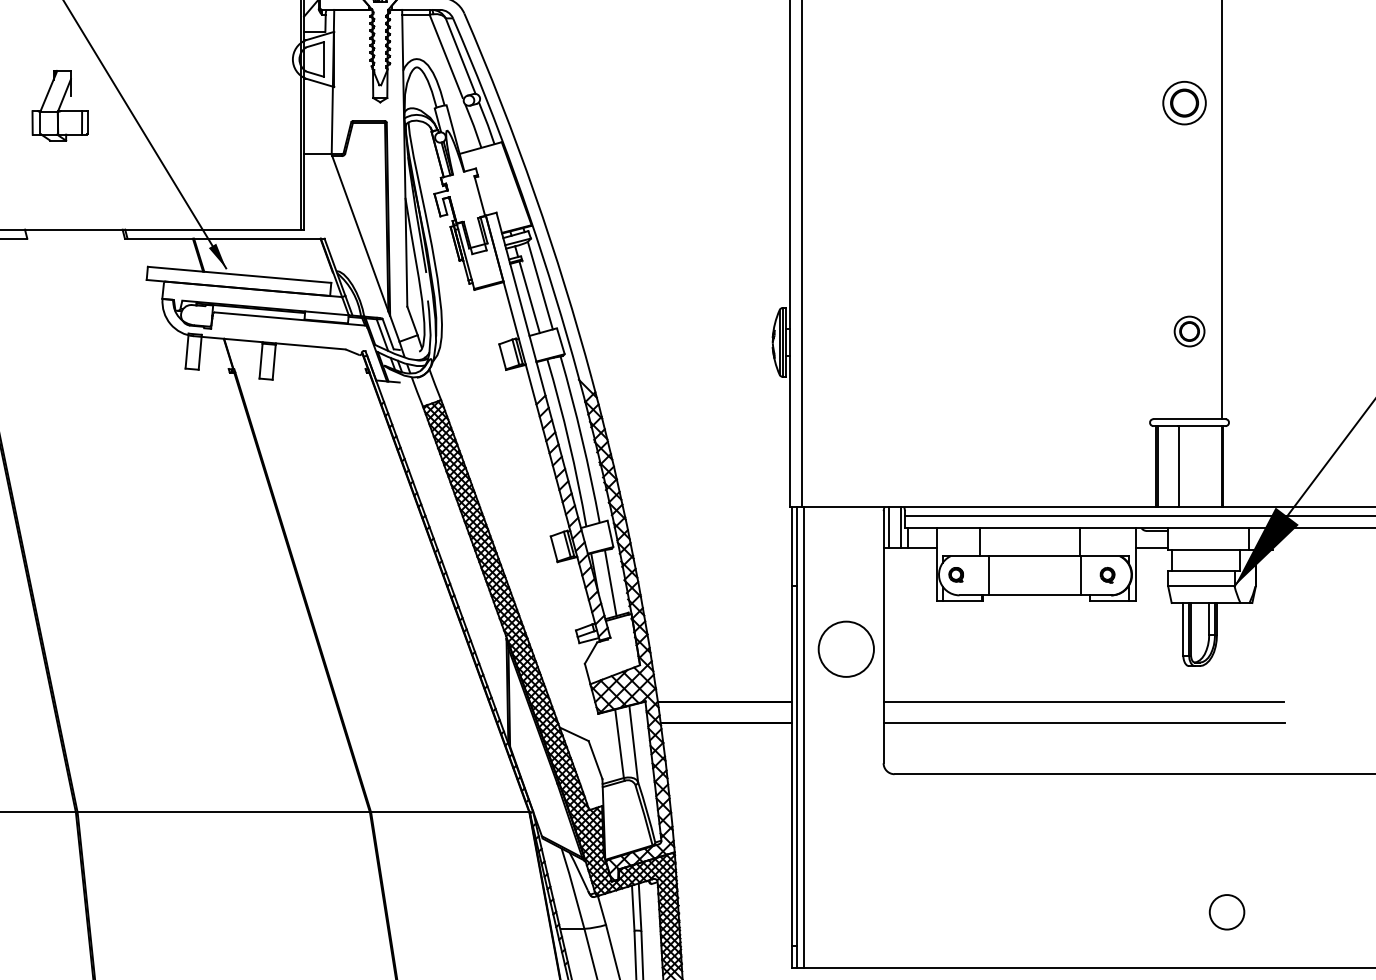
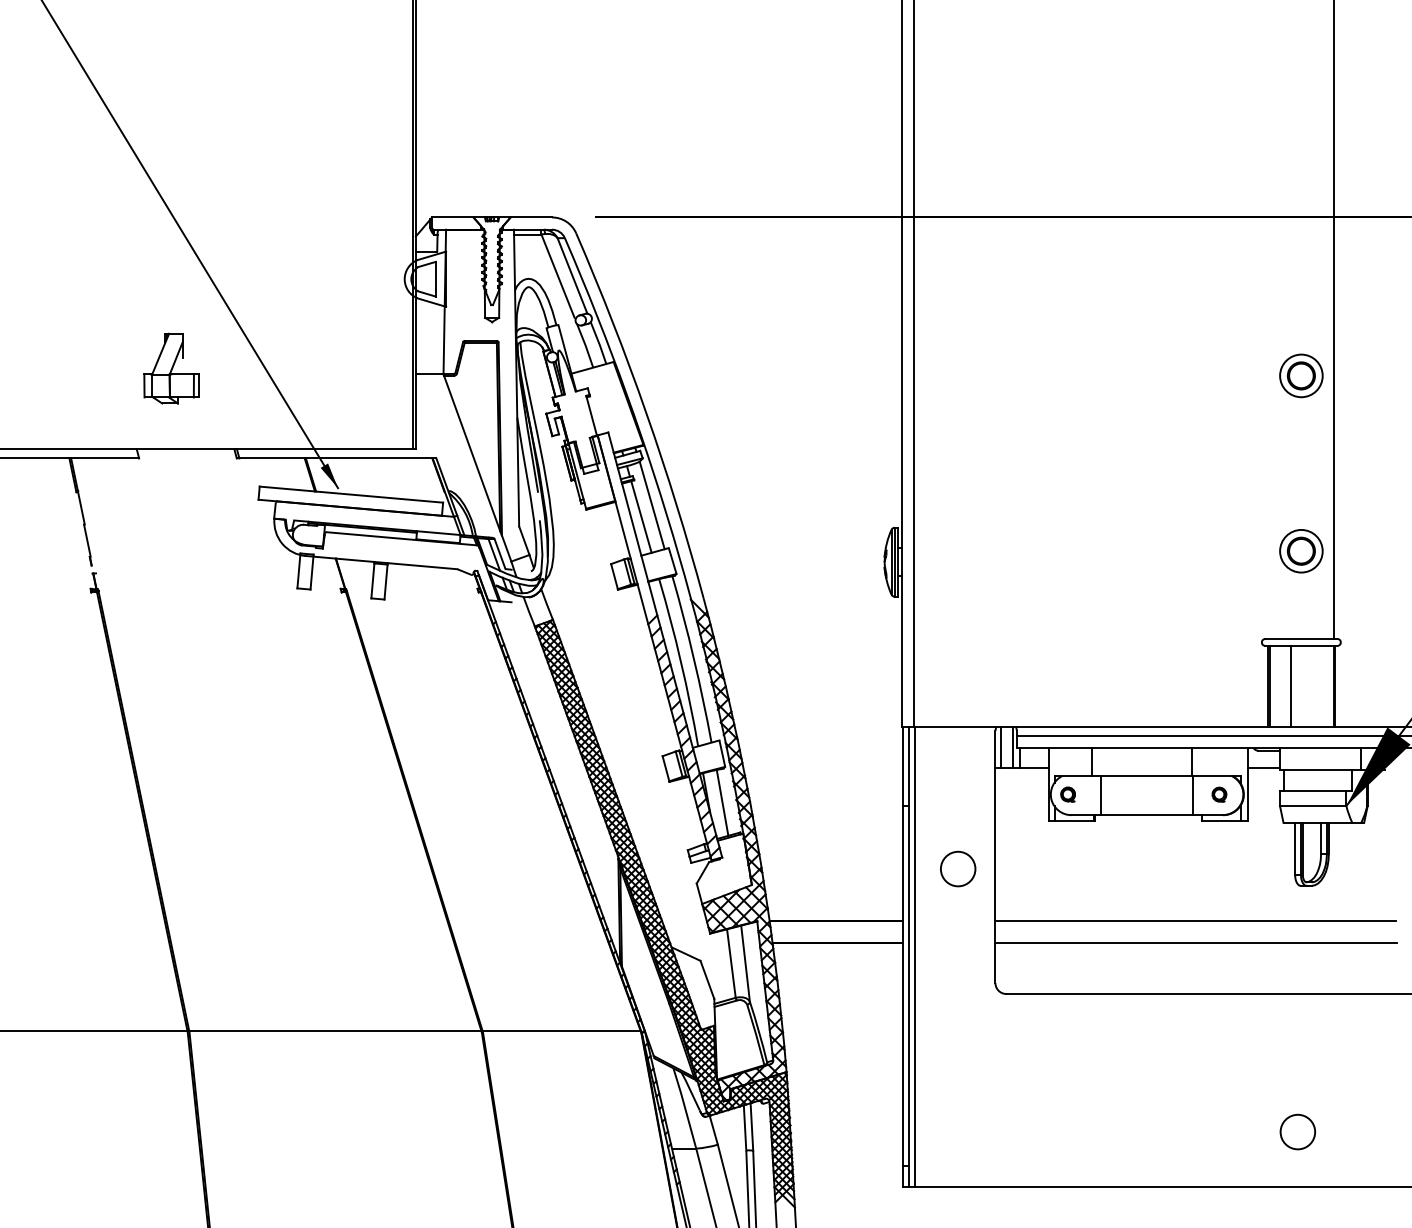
part: (1184, 102) -> (1301, 375), moved
part: (59, 105) -> (171, 368), moved
part: (1189, 331) -> (1301, 551), size x1.43
circle: (845, 648) -> (957, 868), size x0.62
circle: (1226, 911) -> (1297, 1131), moved

